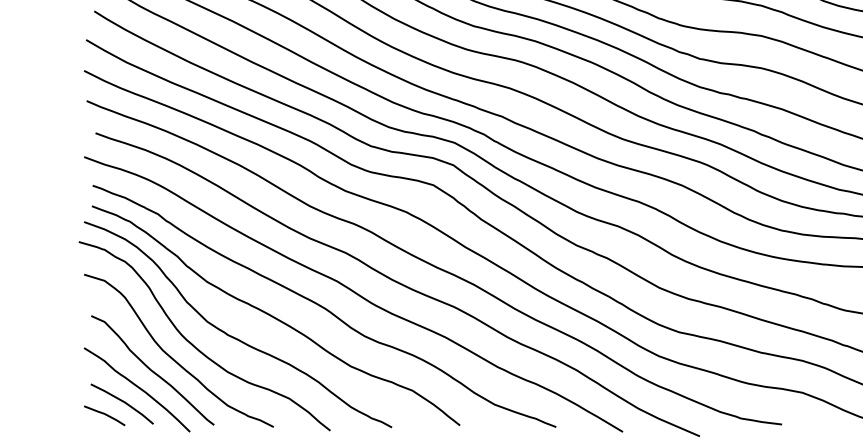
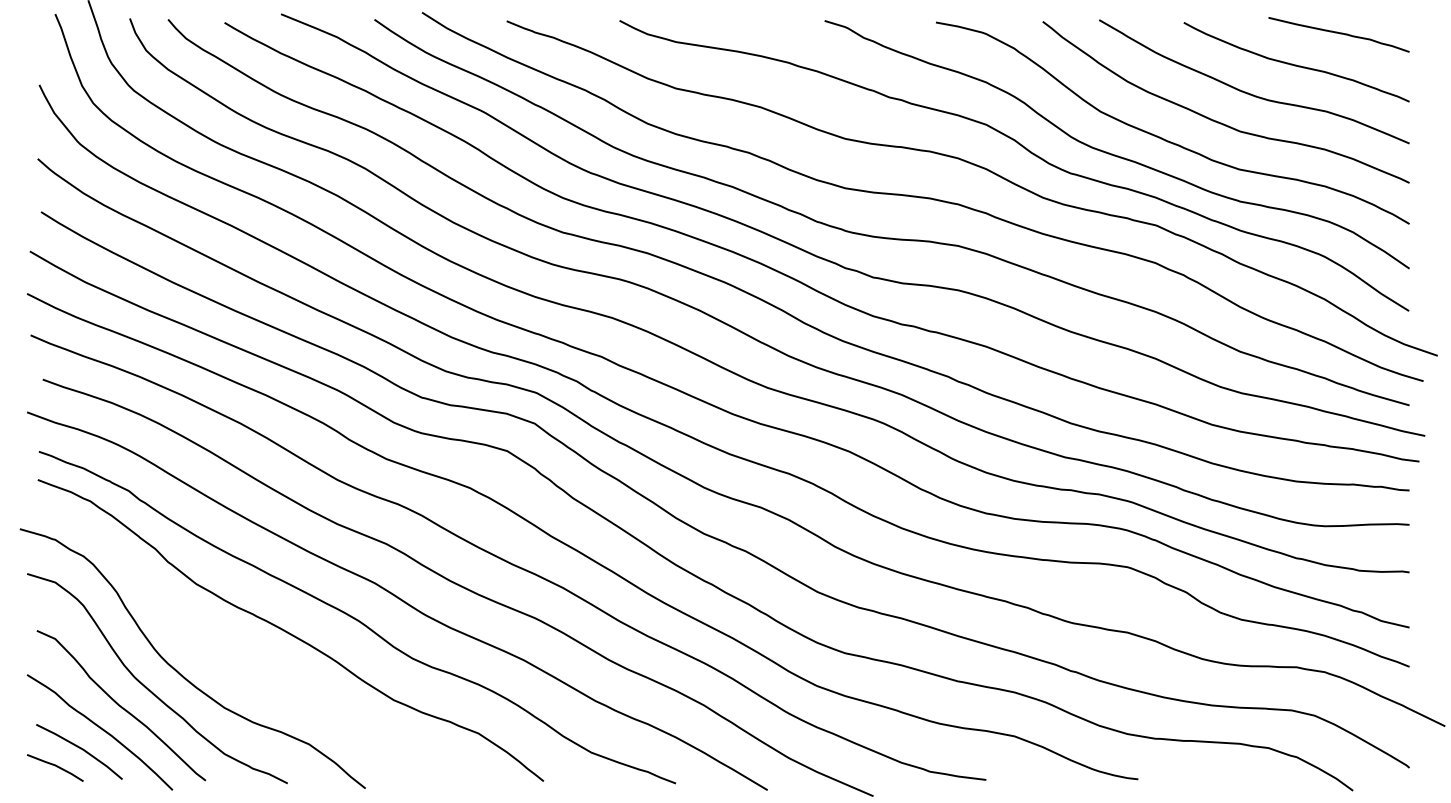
curve: (232, 336) -> (230, 658), removed

